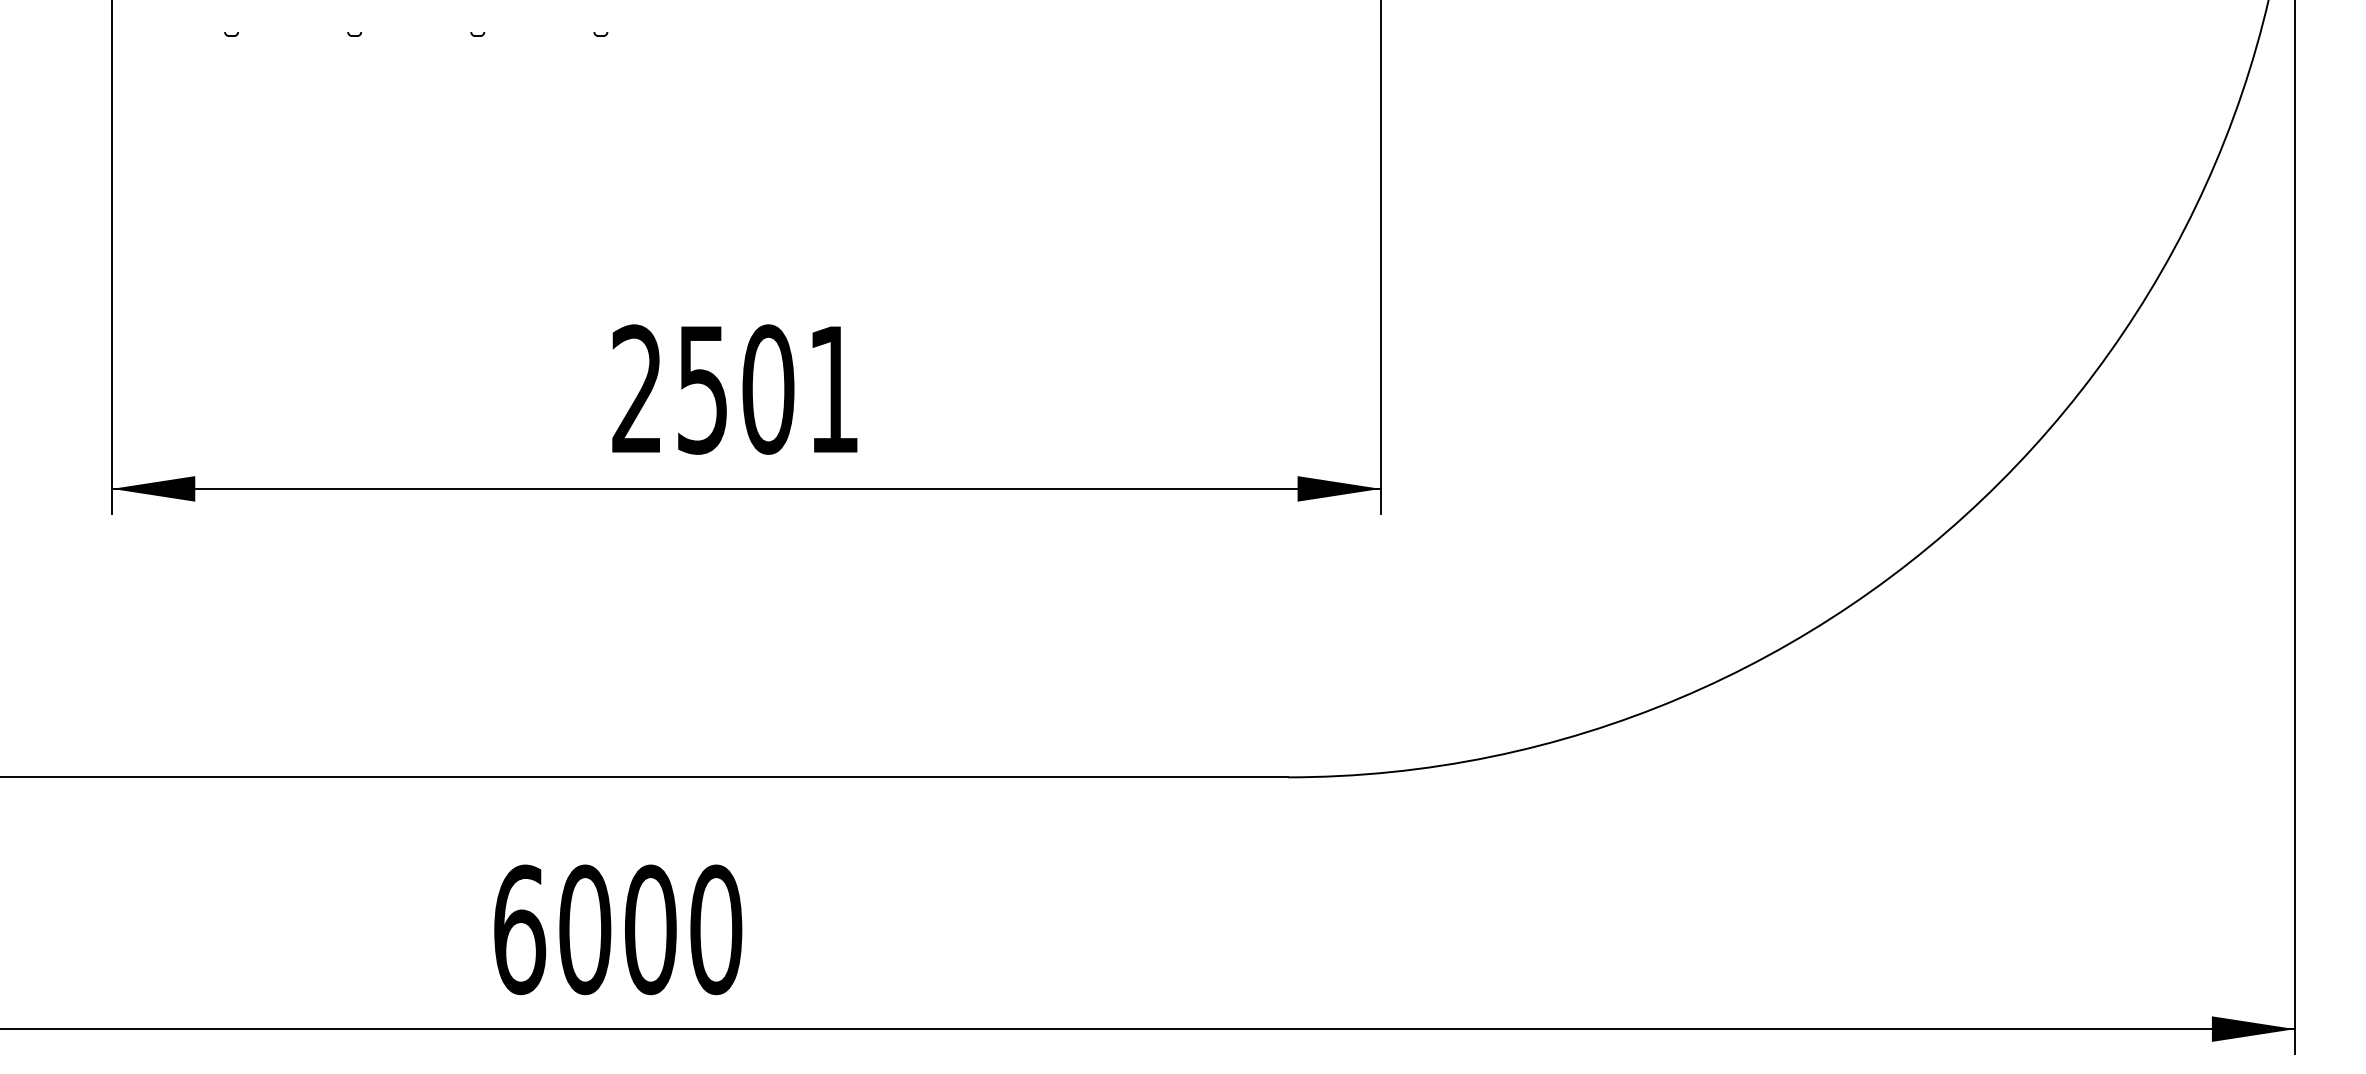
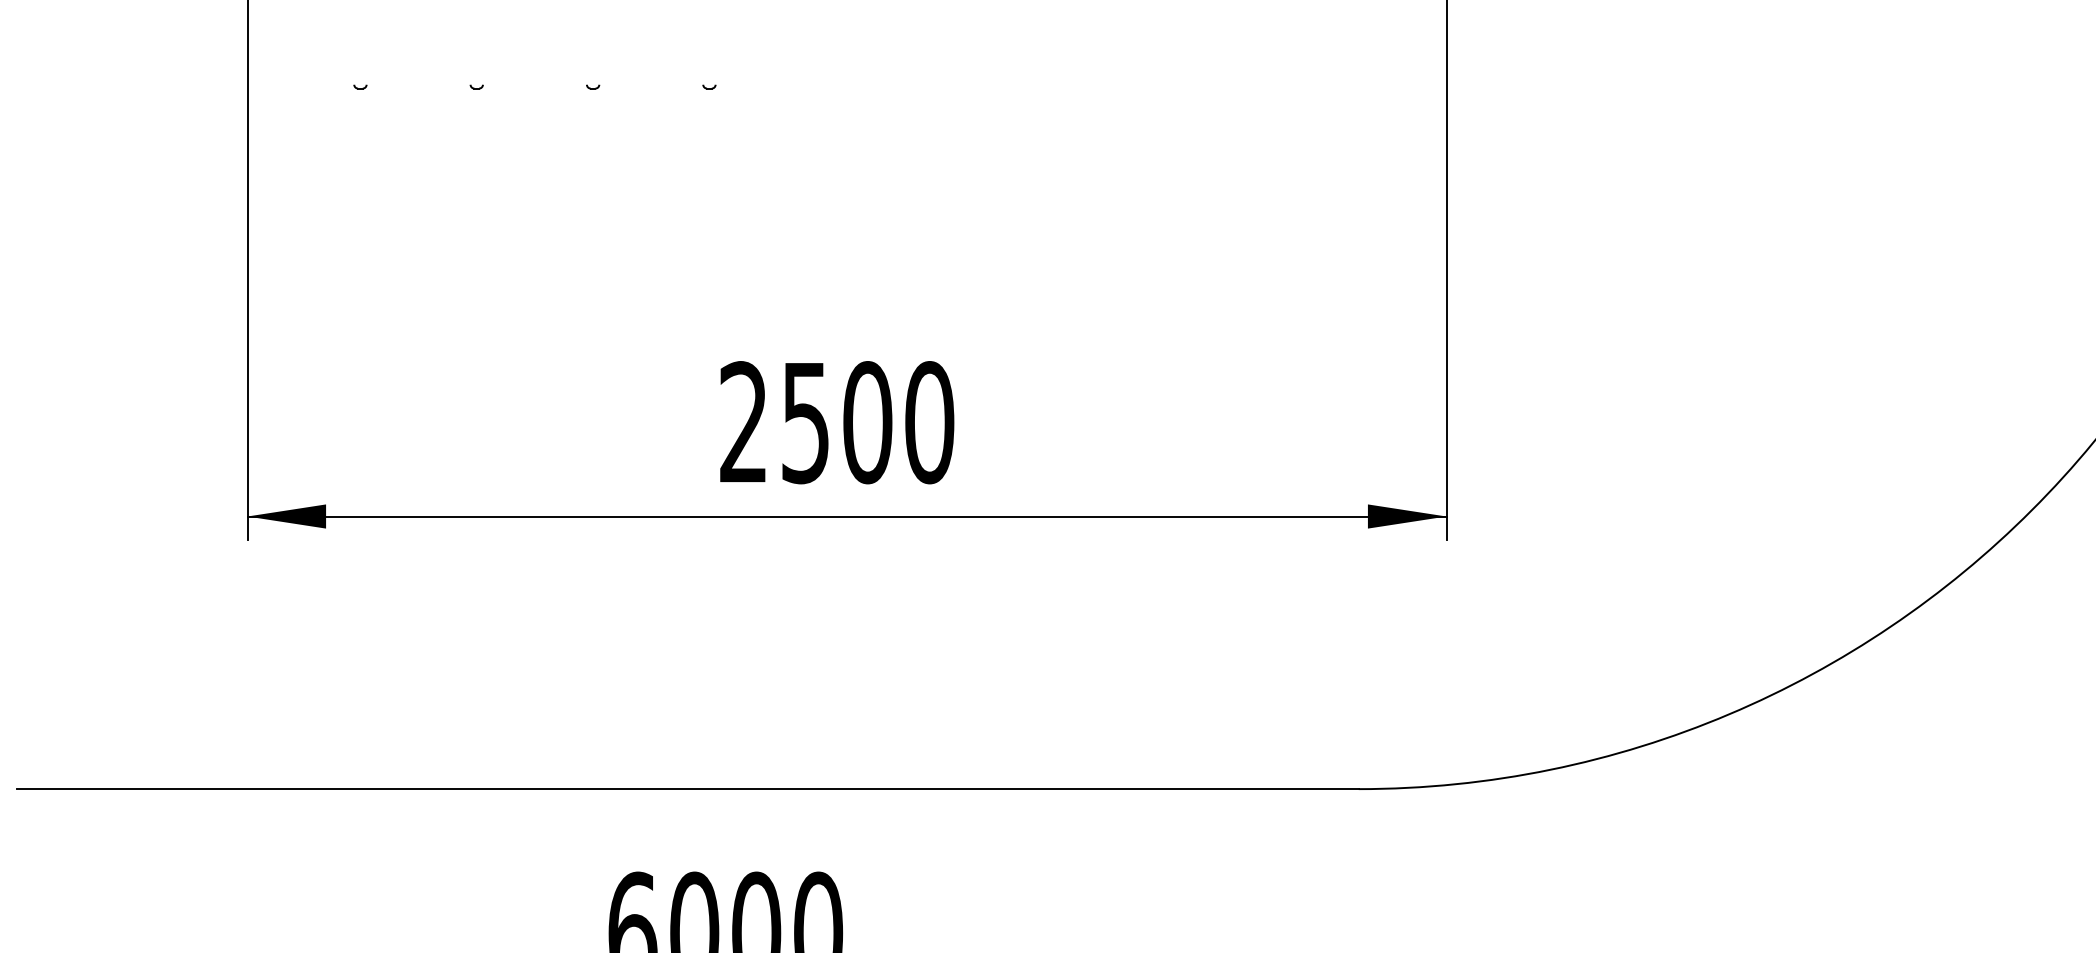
text: (833, 389) -> (929, 422), 2501 -> 2500

